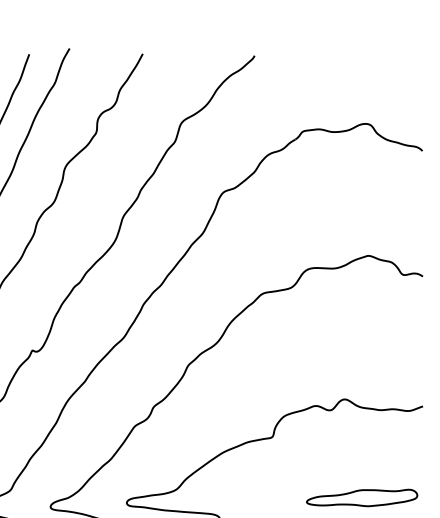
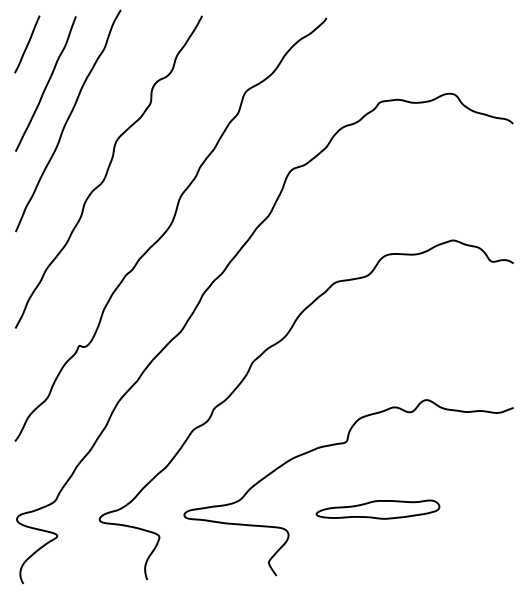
part: (361, 497) -> (377, 509), moved

